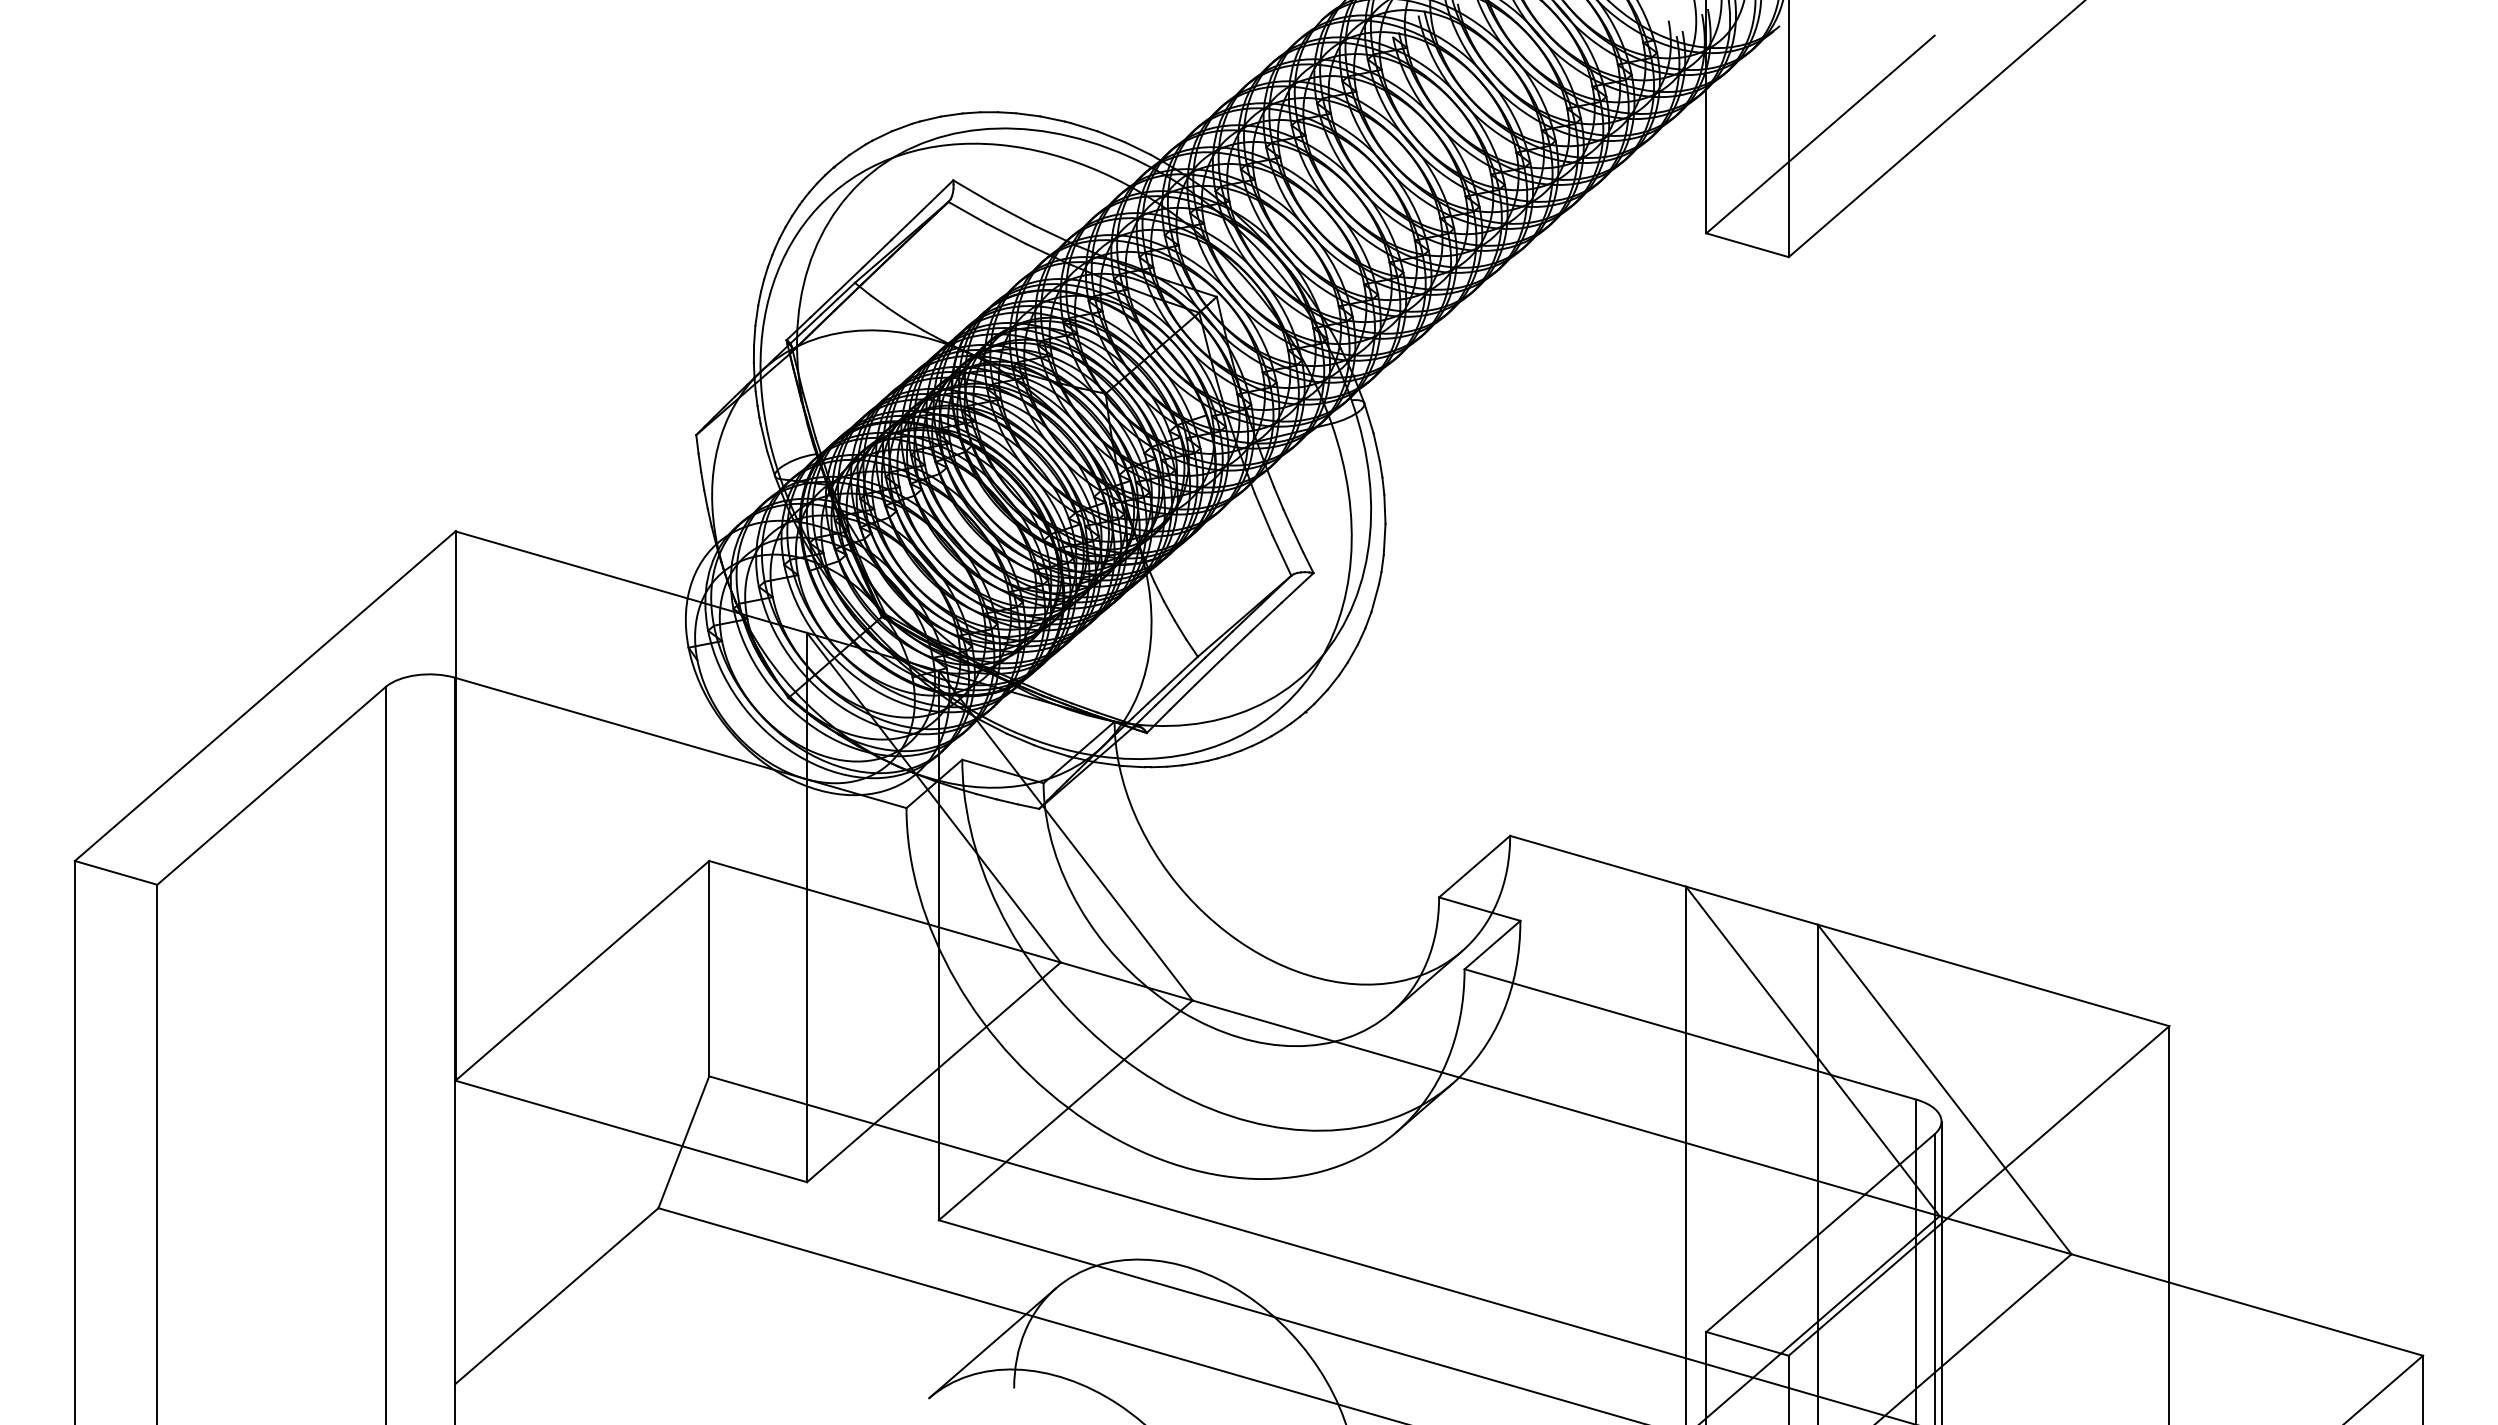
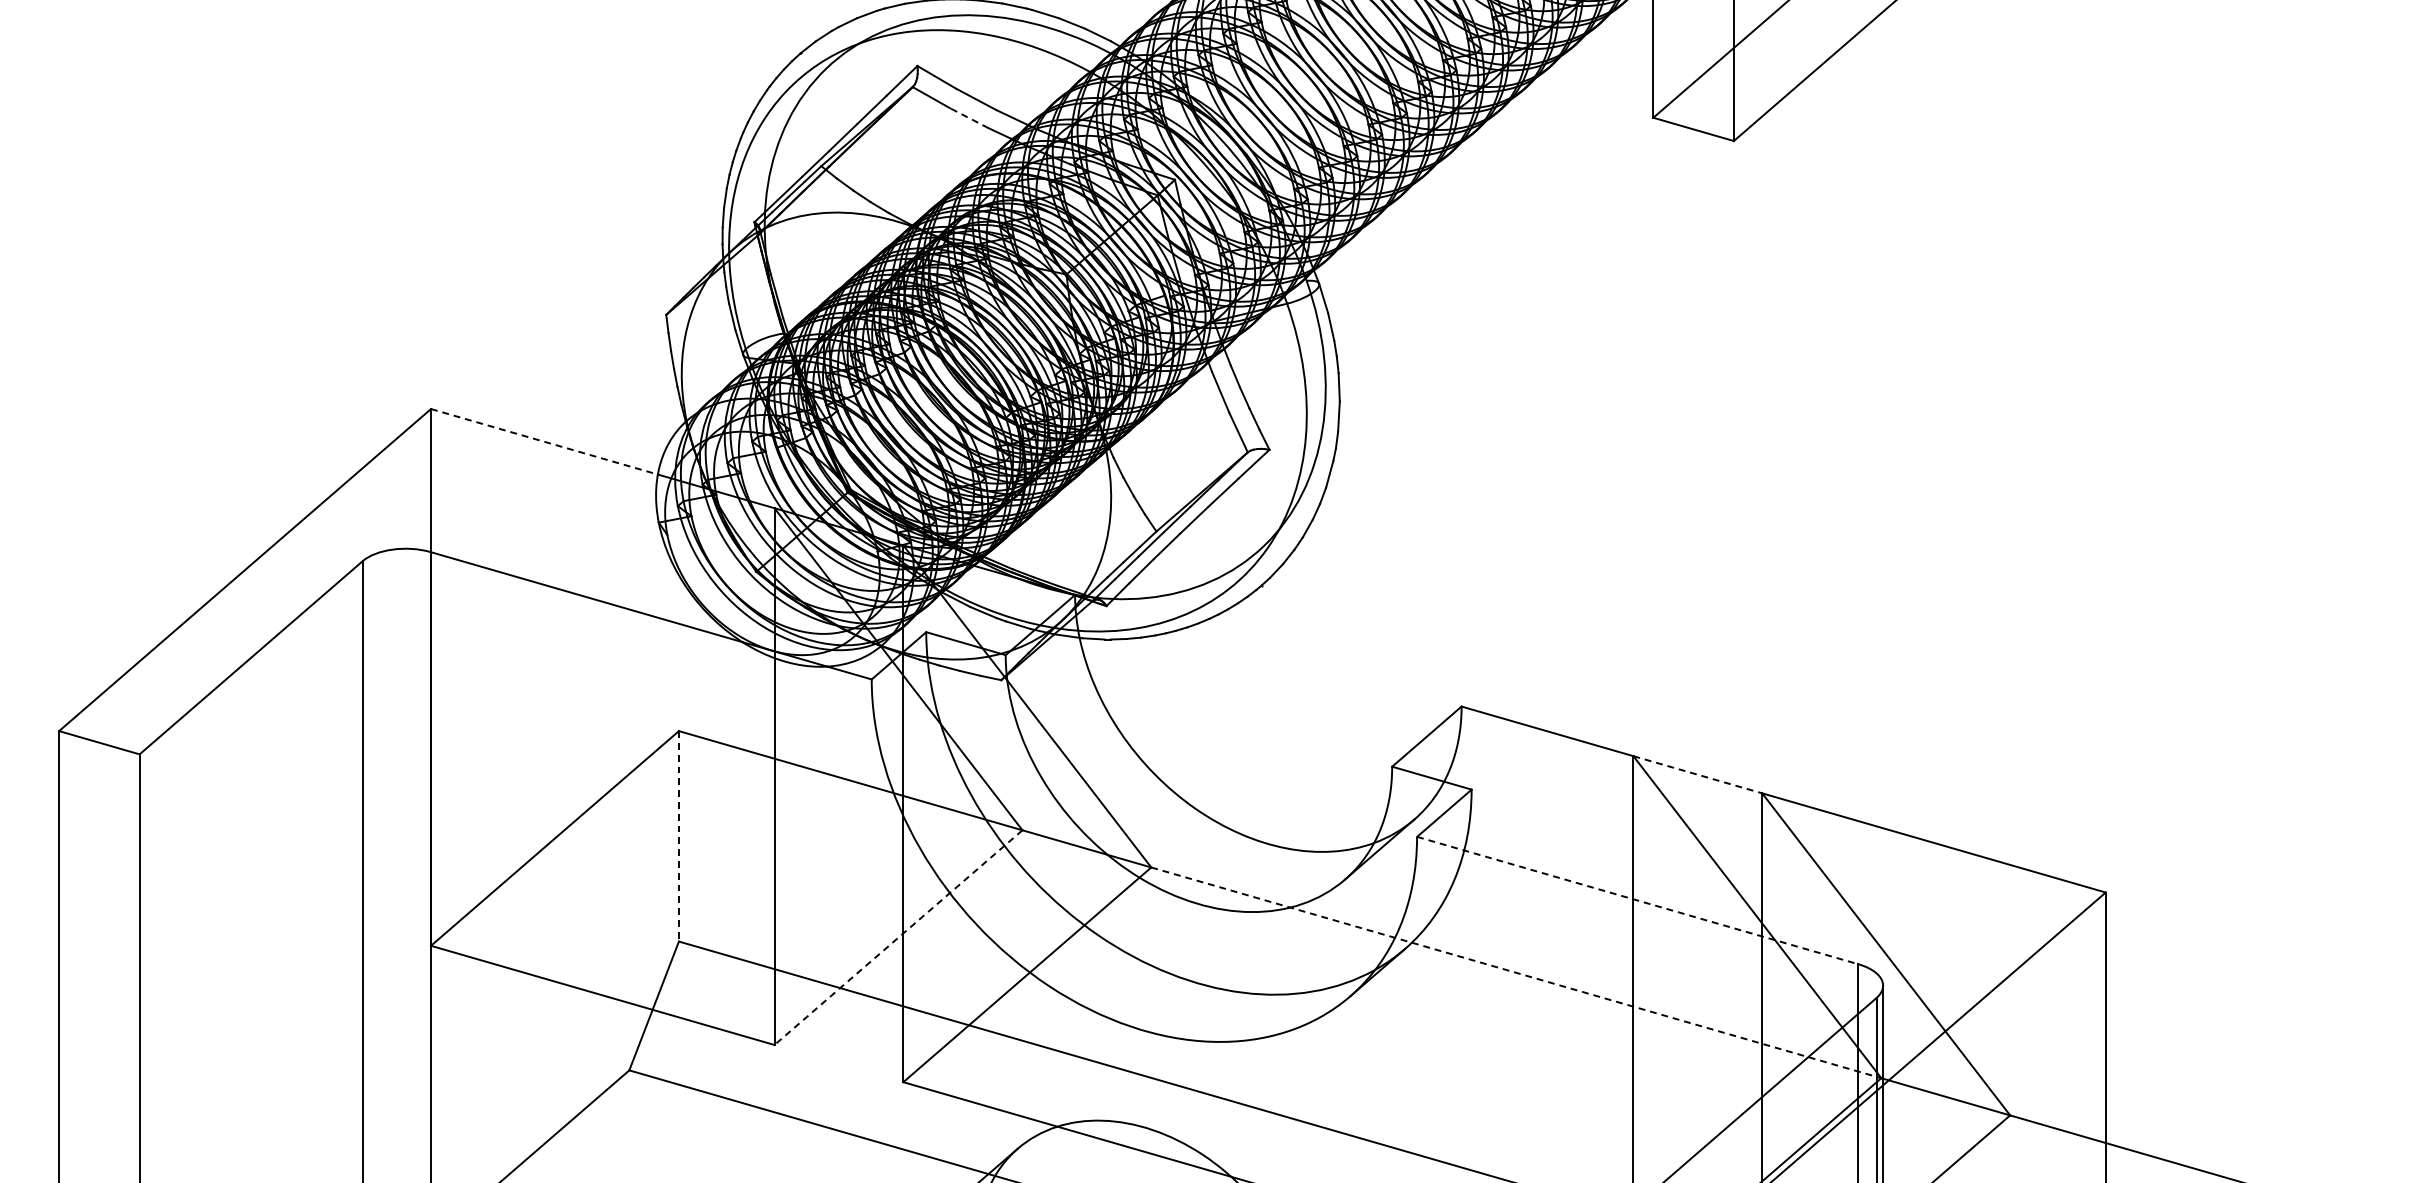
line: (1005, 233) -> (968, 117), solid -> dashed
line: (571, 564) -> (544, 441), solid -> dashed
line: (1751, 905) -> (1697, 774), solid -> dashed
line: (709, 968) -> (679, 836), solid -> dashed
line: (1690, 1034) -> (1637, 900), solid -> dashed
line: (933, 1072) -> (898, 937), solid -> dashed
line: (1566, 1108) -> (1516, 972), solid -> dashed

